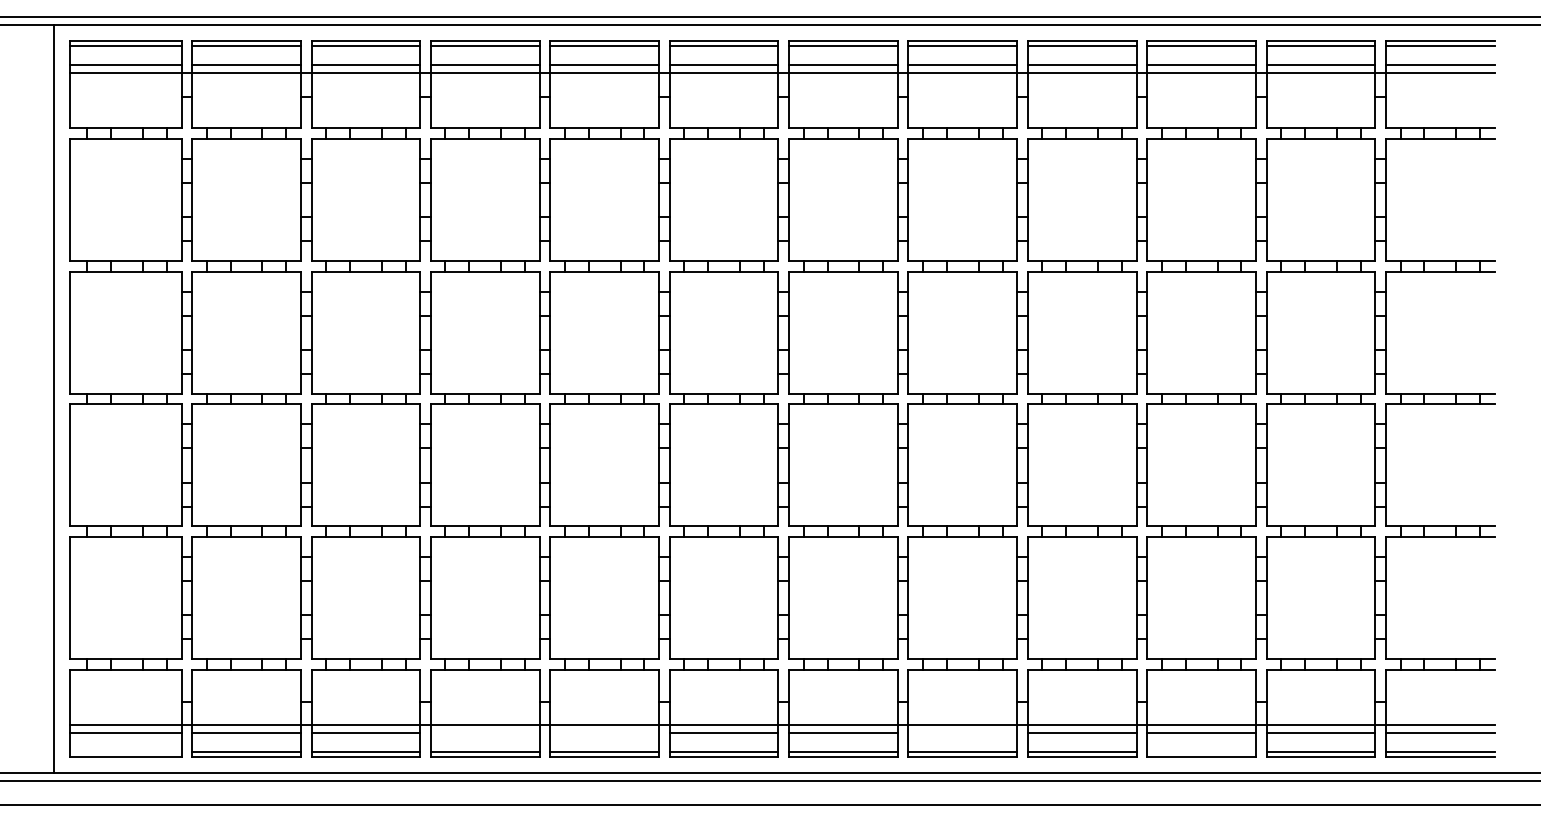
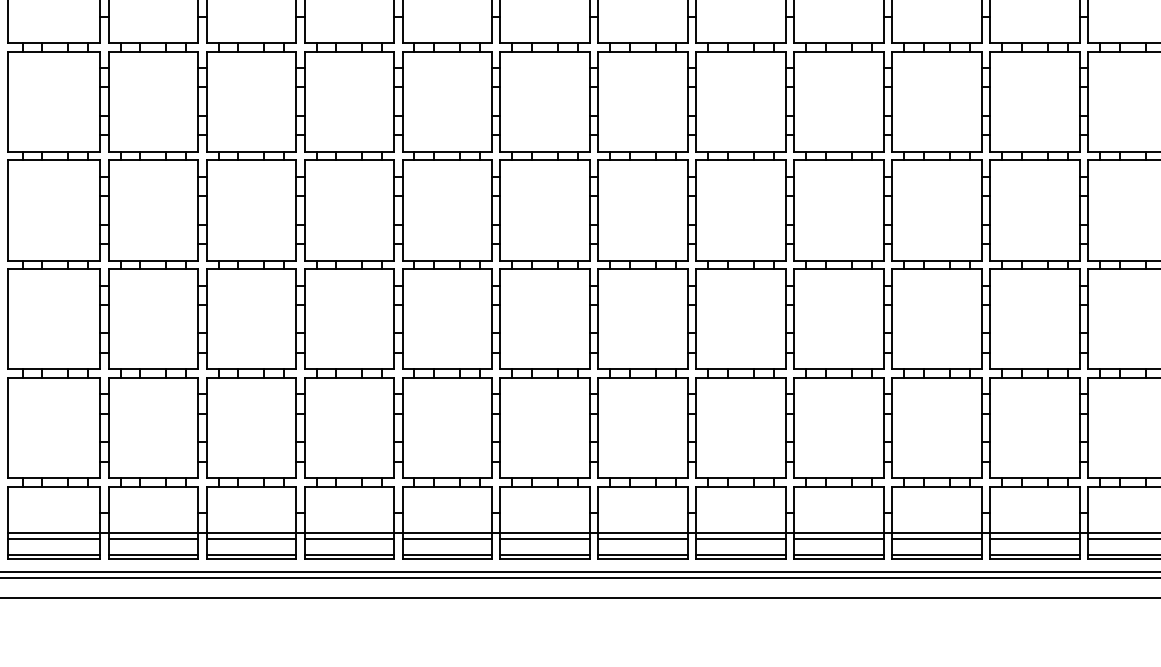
line: (484, 733) -> (348, 539), added
line: (604, 733) -> (447, 539), added
line: (962, 733) -> (740, 539), added
line: (125, 752) -> (53, 554), added
line: (1201, 752) -> (936, 554), added

